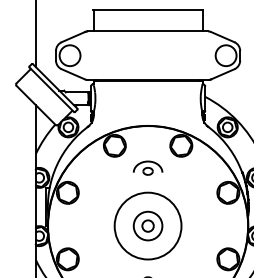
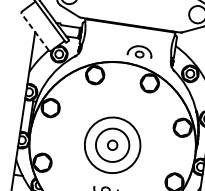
line: (36, 105) -> (35, 32), solid -> dashed
part: (148, 167) -> (140, 51), moved
circle: (147, 225) -> (112, 144), size x1.4

